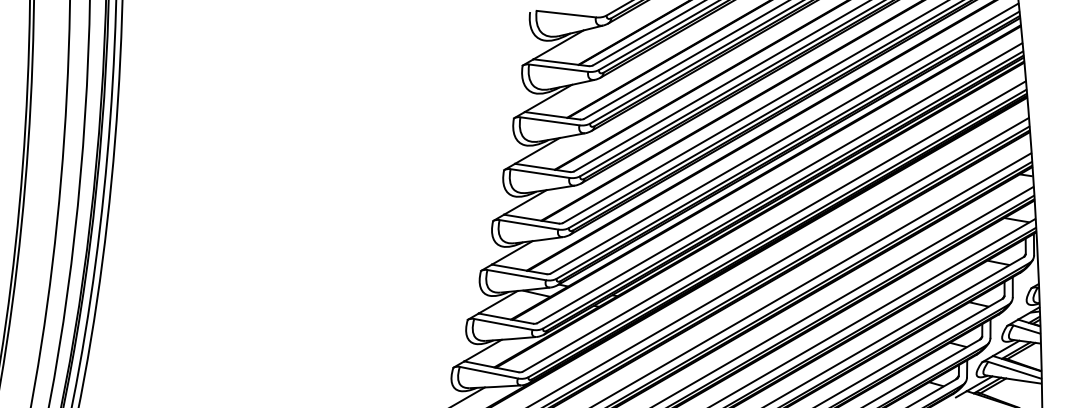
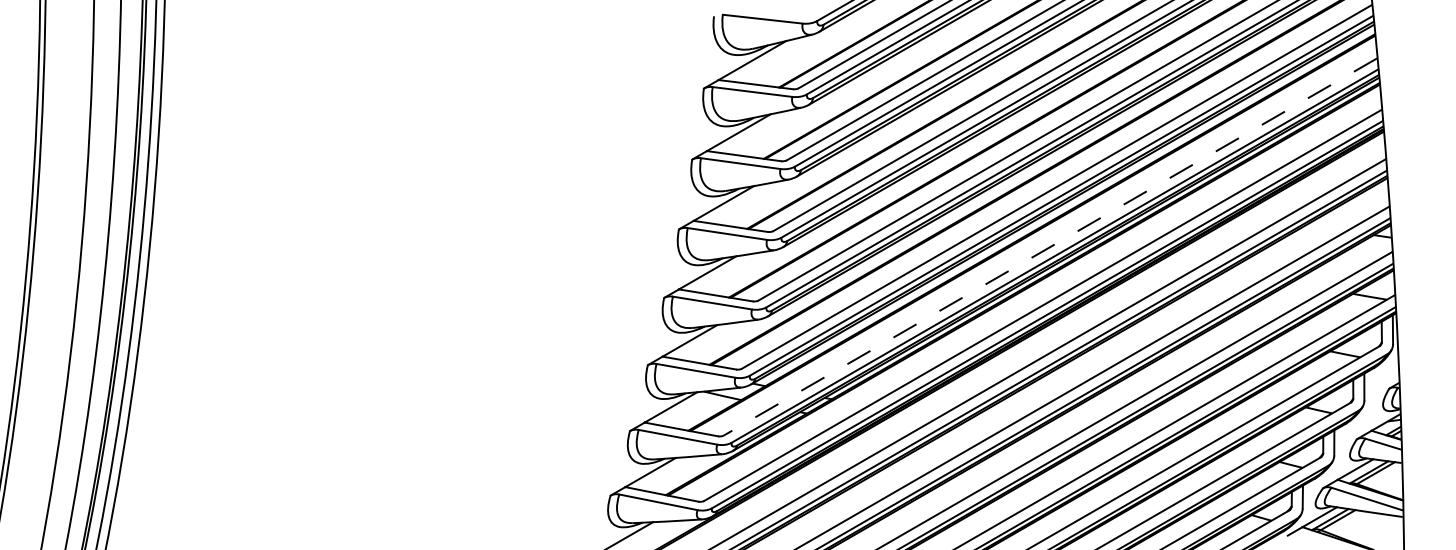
line: (779, 183) -> (1050, 247), solid -> dashed

